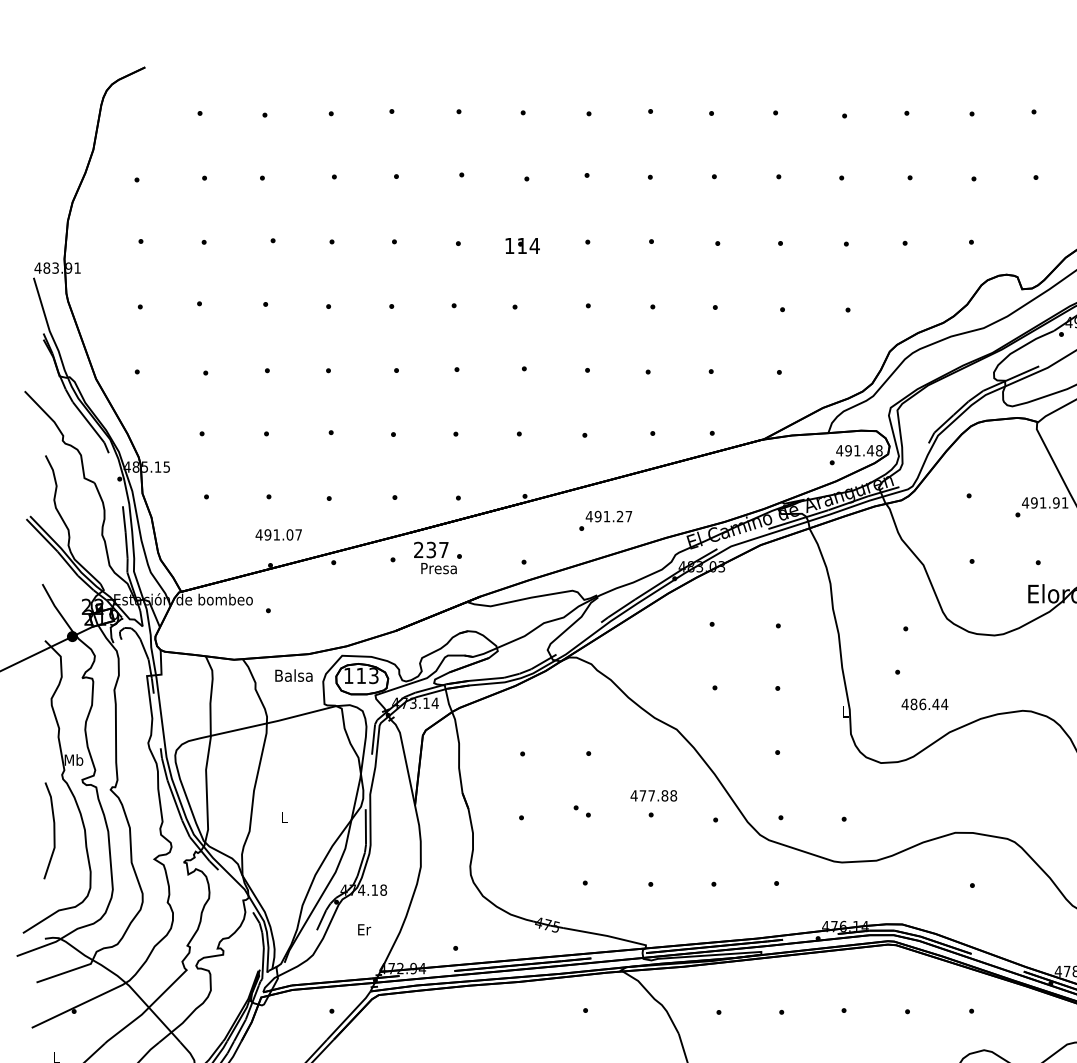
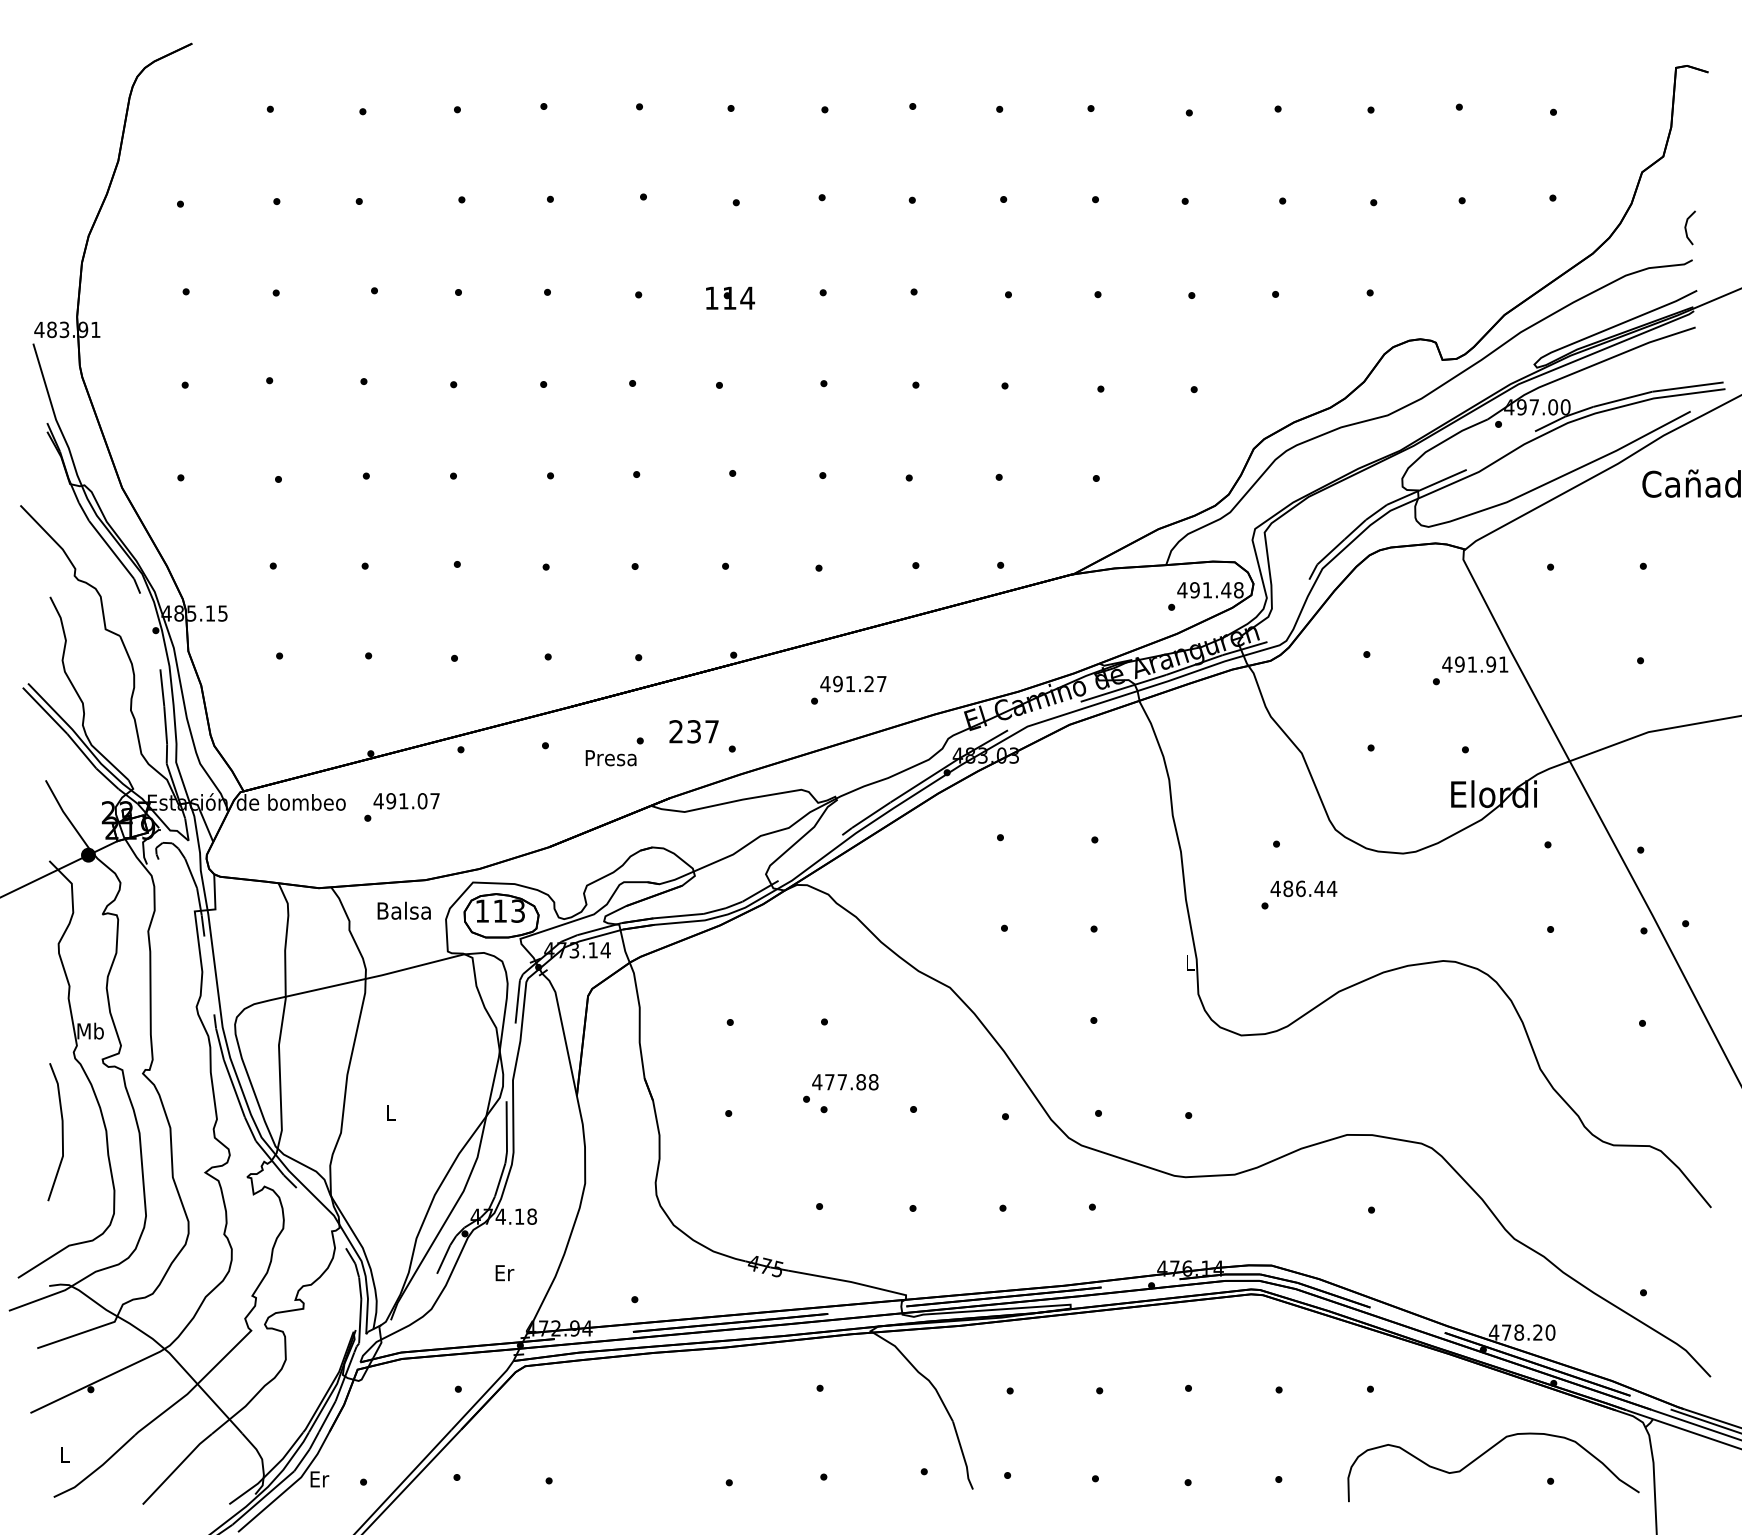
text: (278, 535) -> (406, 801), moved
text: (430, 549) -> (693, 731), moved
text: (924, 704) -> (1303, 888), moved
text: (653, 796) -> (845, 1082), moved

